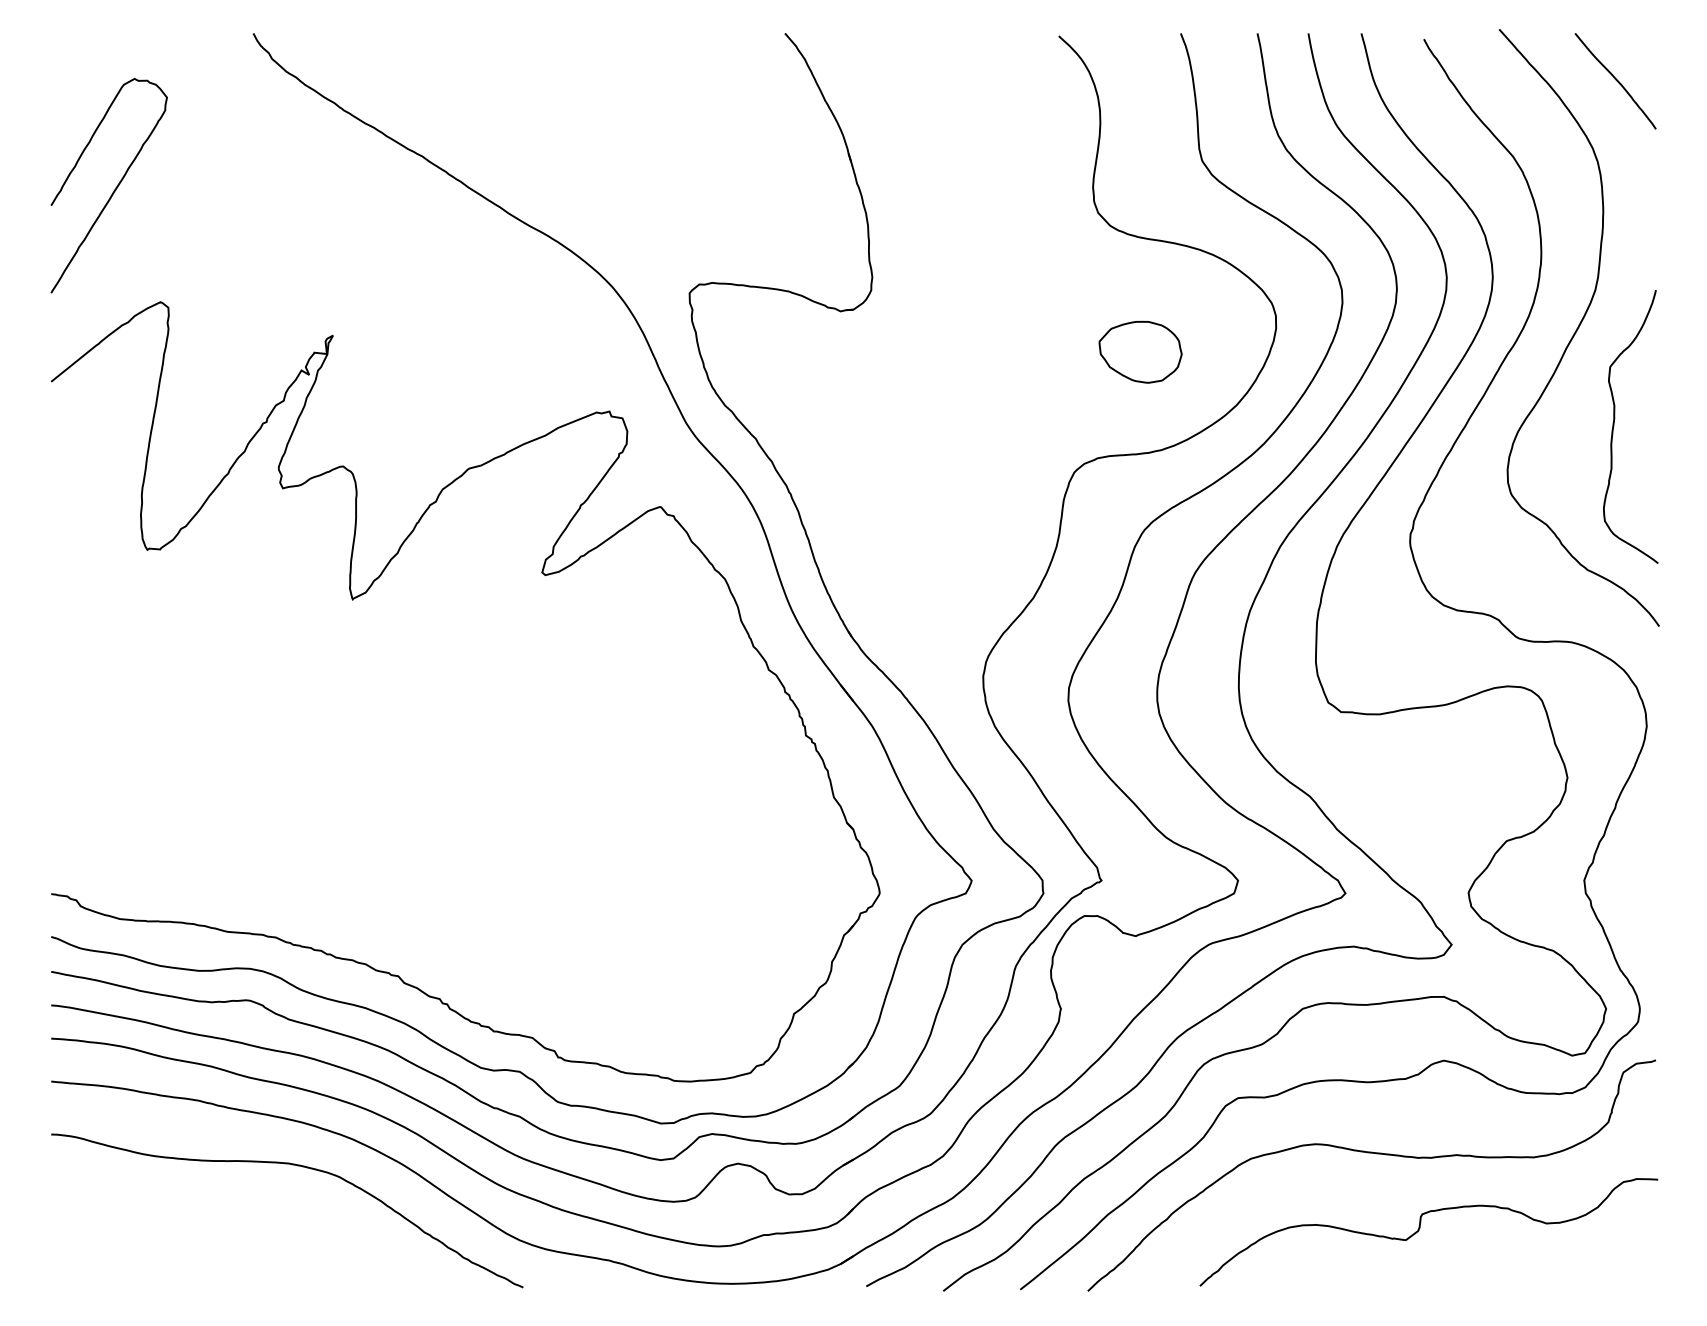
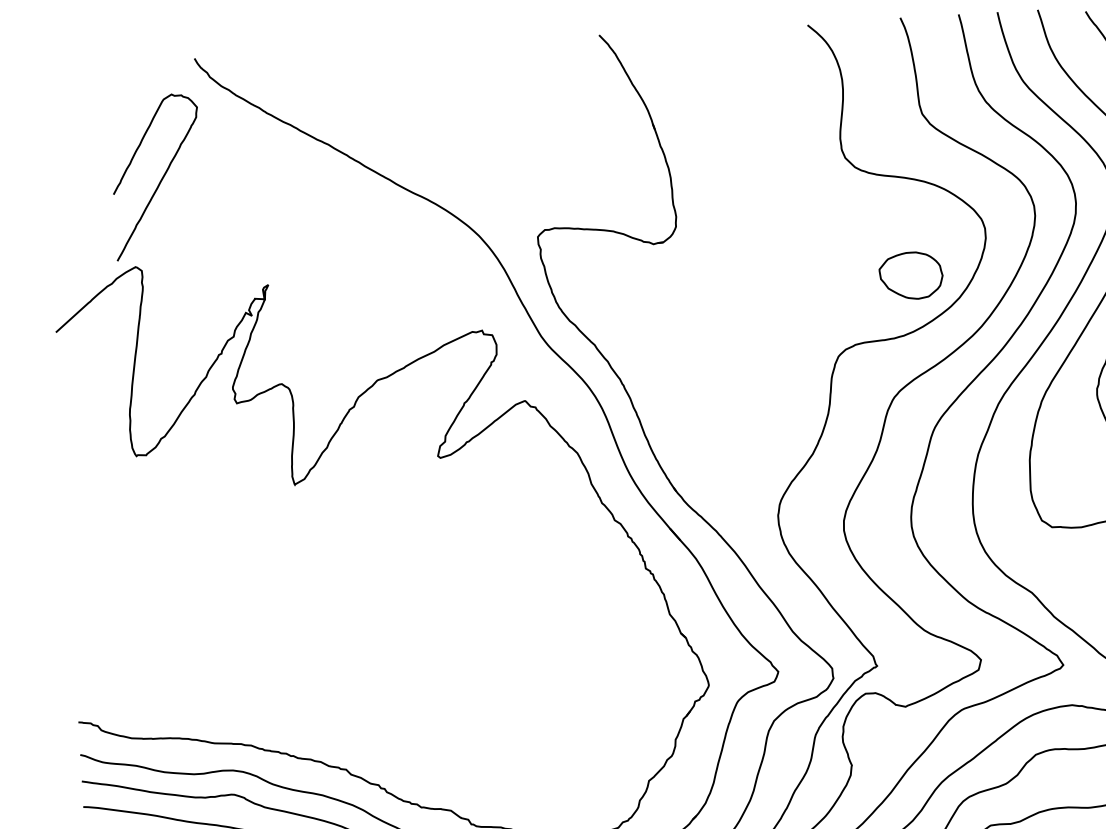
curve: (113, 190) -> (160, 180), moved
part: (1140, 351) -> (911, 275), moved

